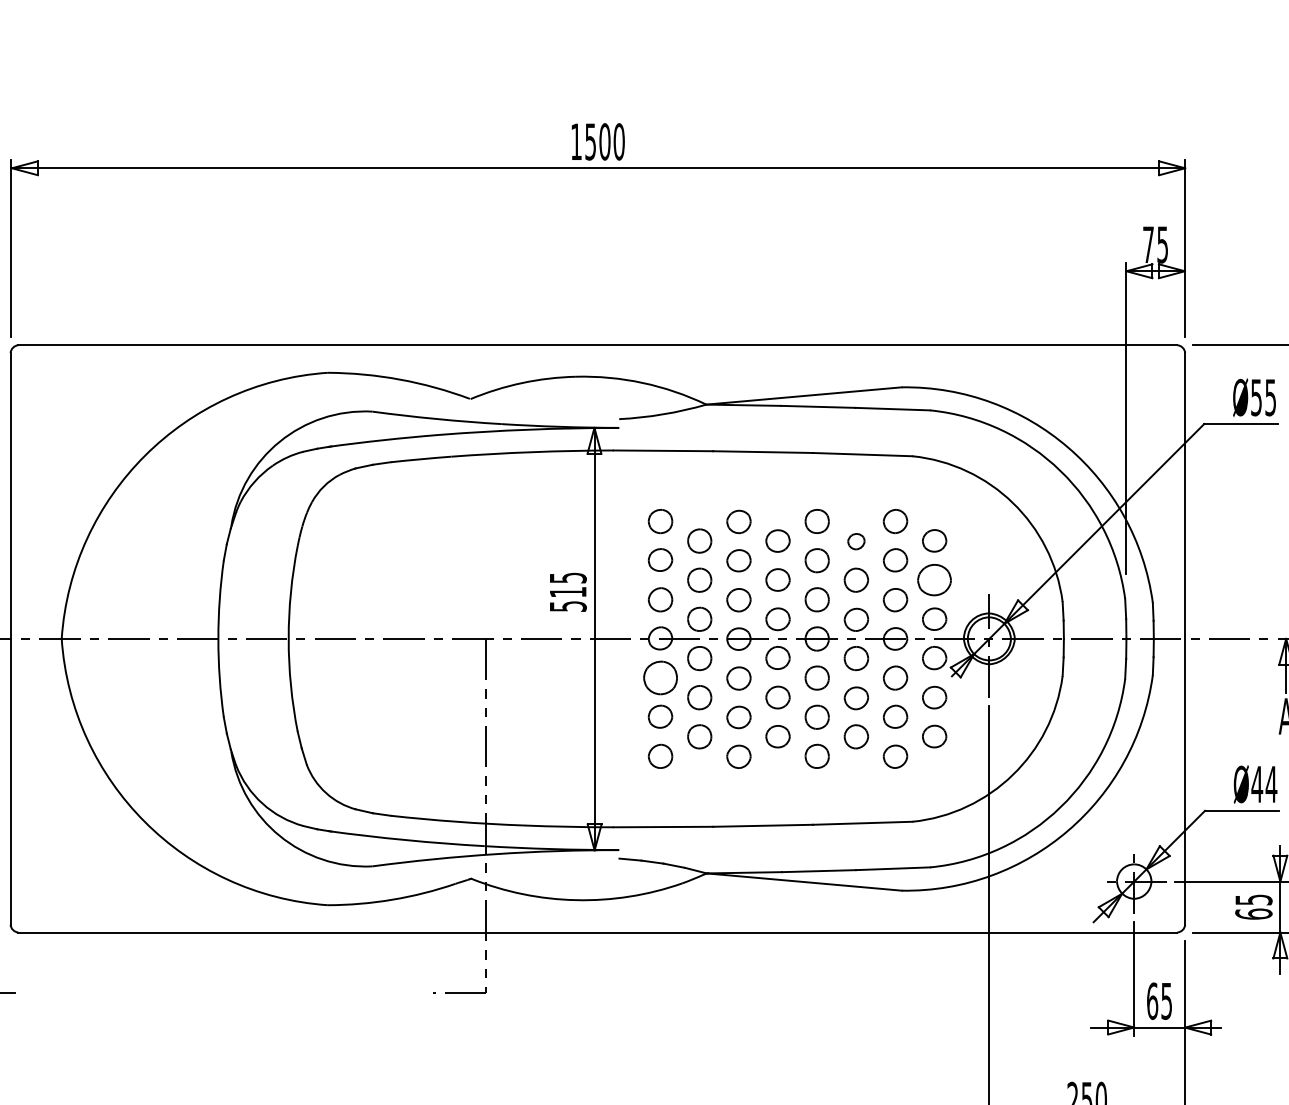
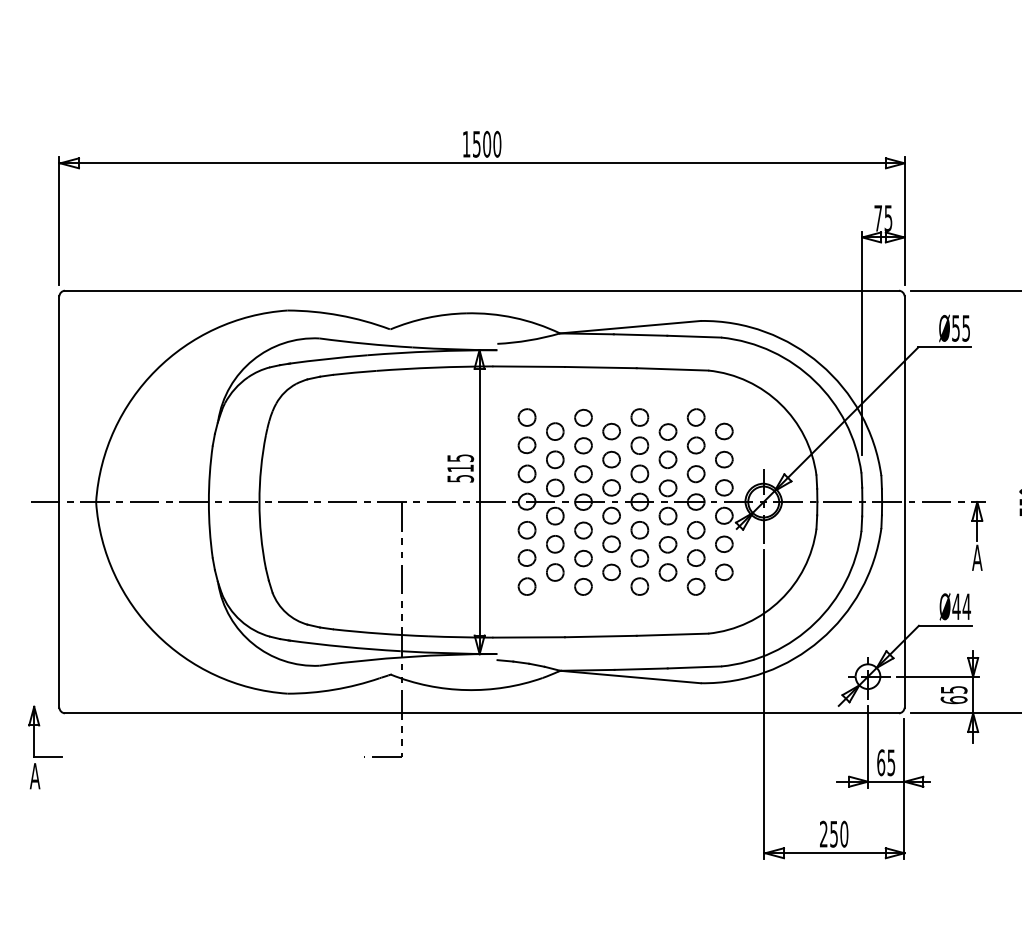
part: (855, 540) -> (667, 431), size x1.43
part: (934, 579) -> (724, 459), size x0.71
part: (659, 678) -> (526, 530), size x0.71

